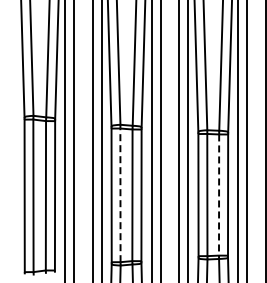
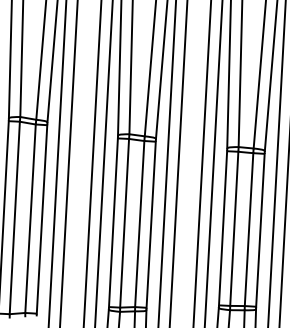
line: (120, 195) -> (124, 223), dashed -> solid
line: (219, 195) -> (249, 230), dashed -> solid

